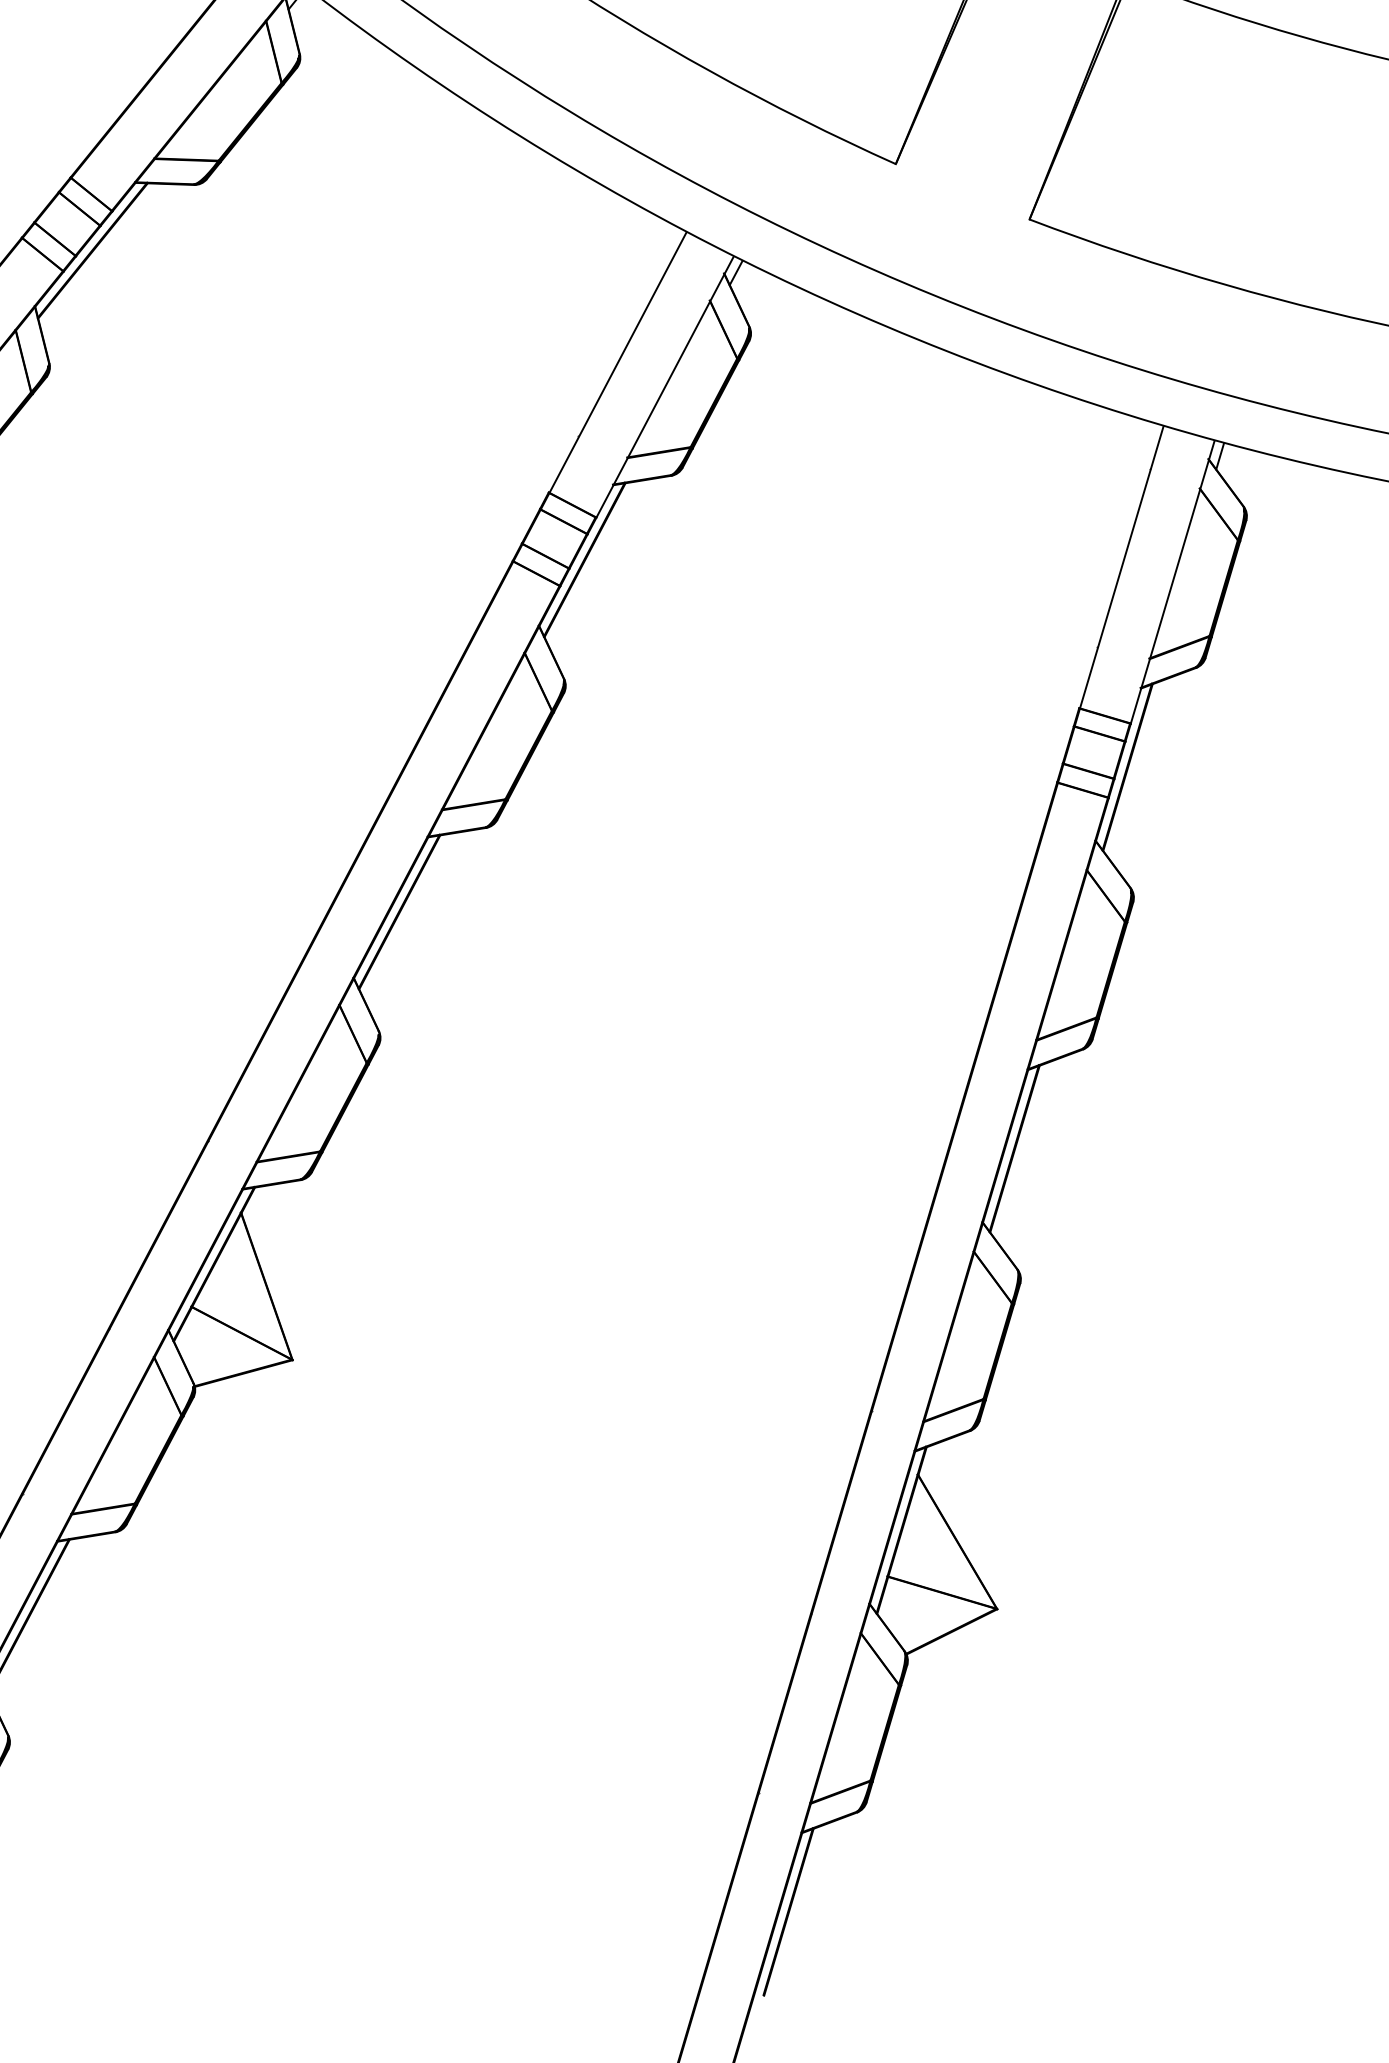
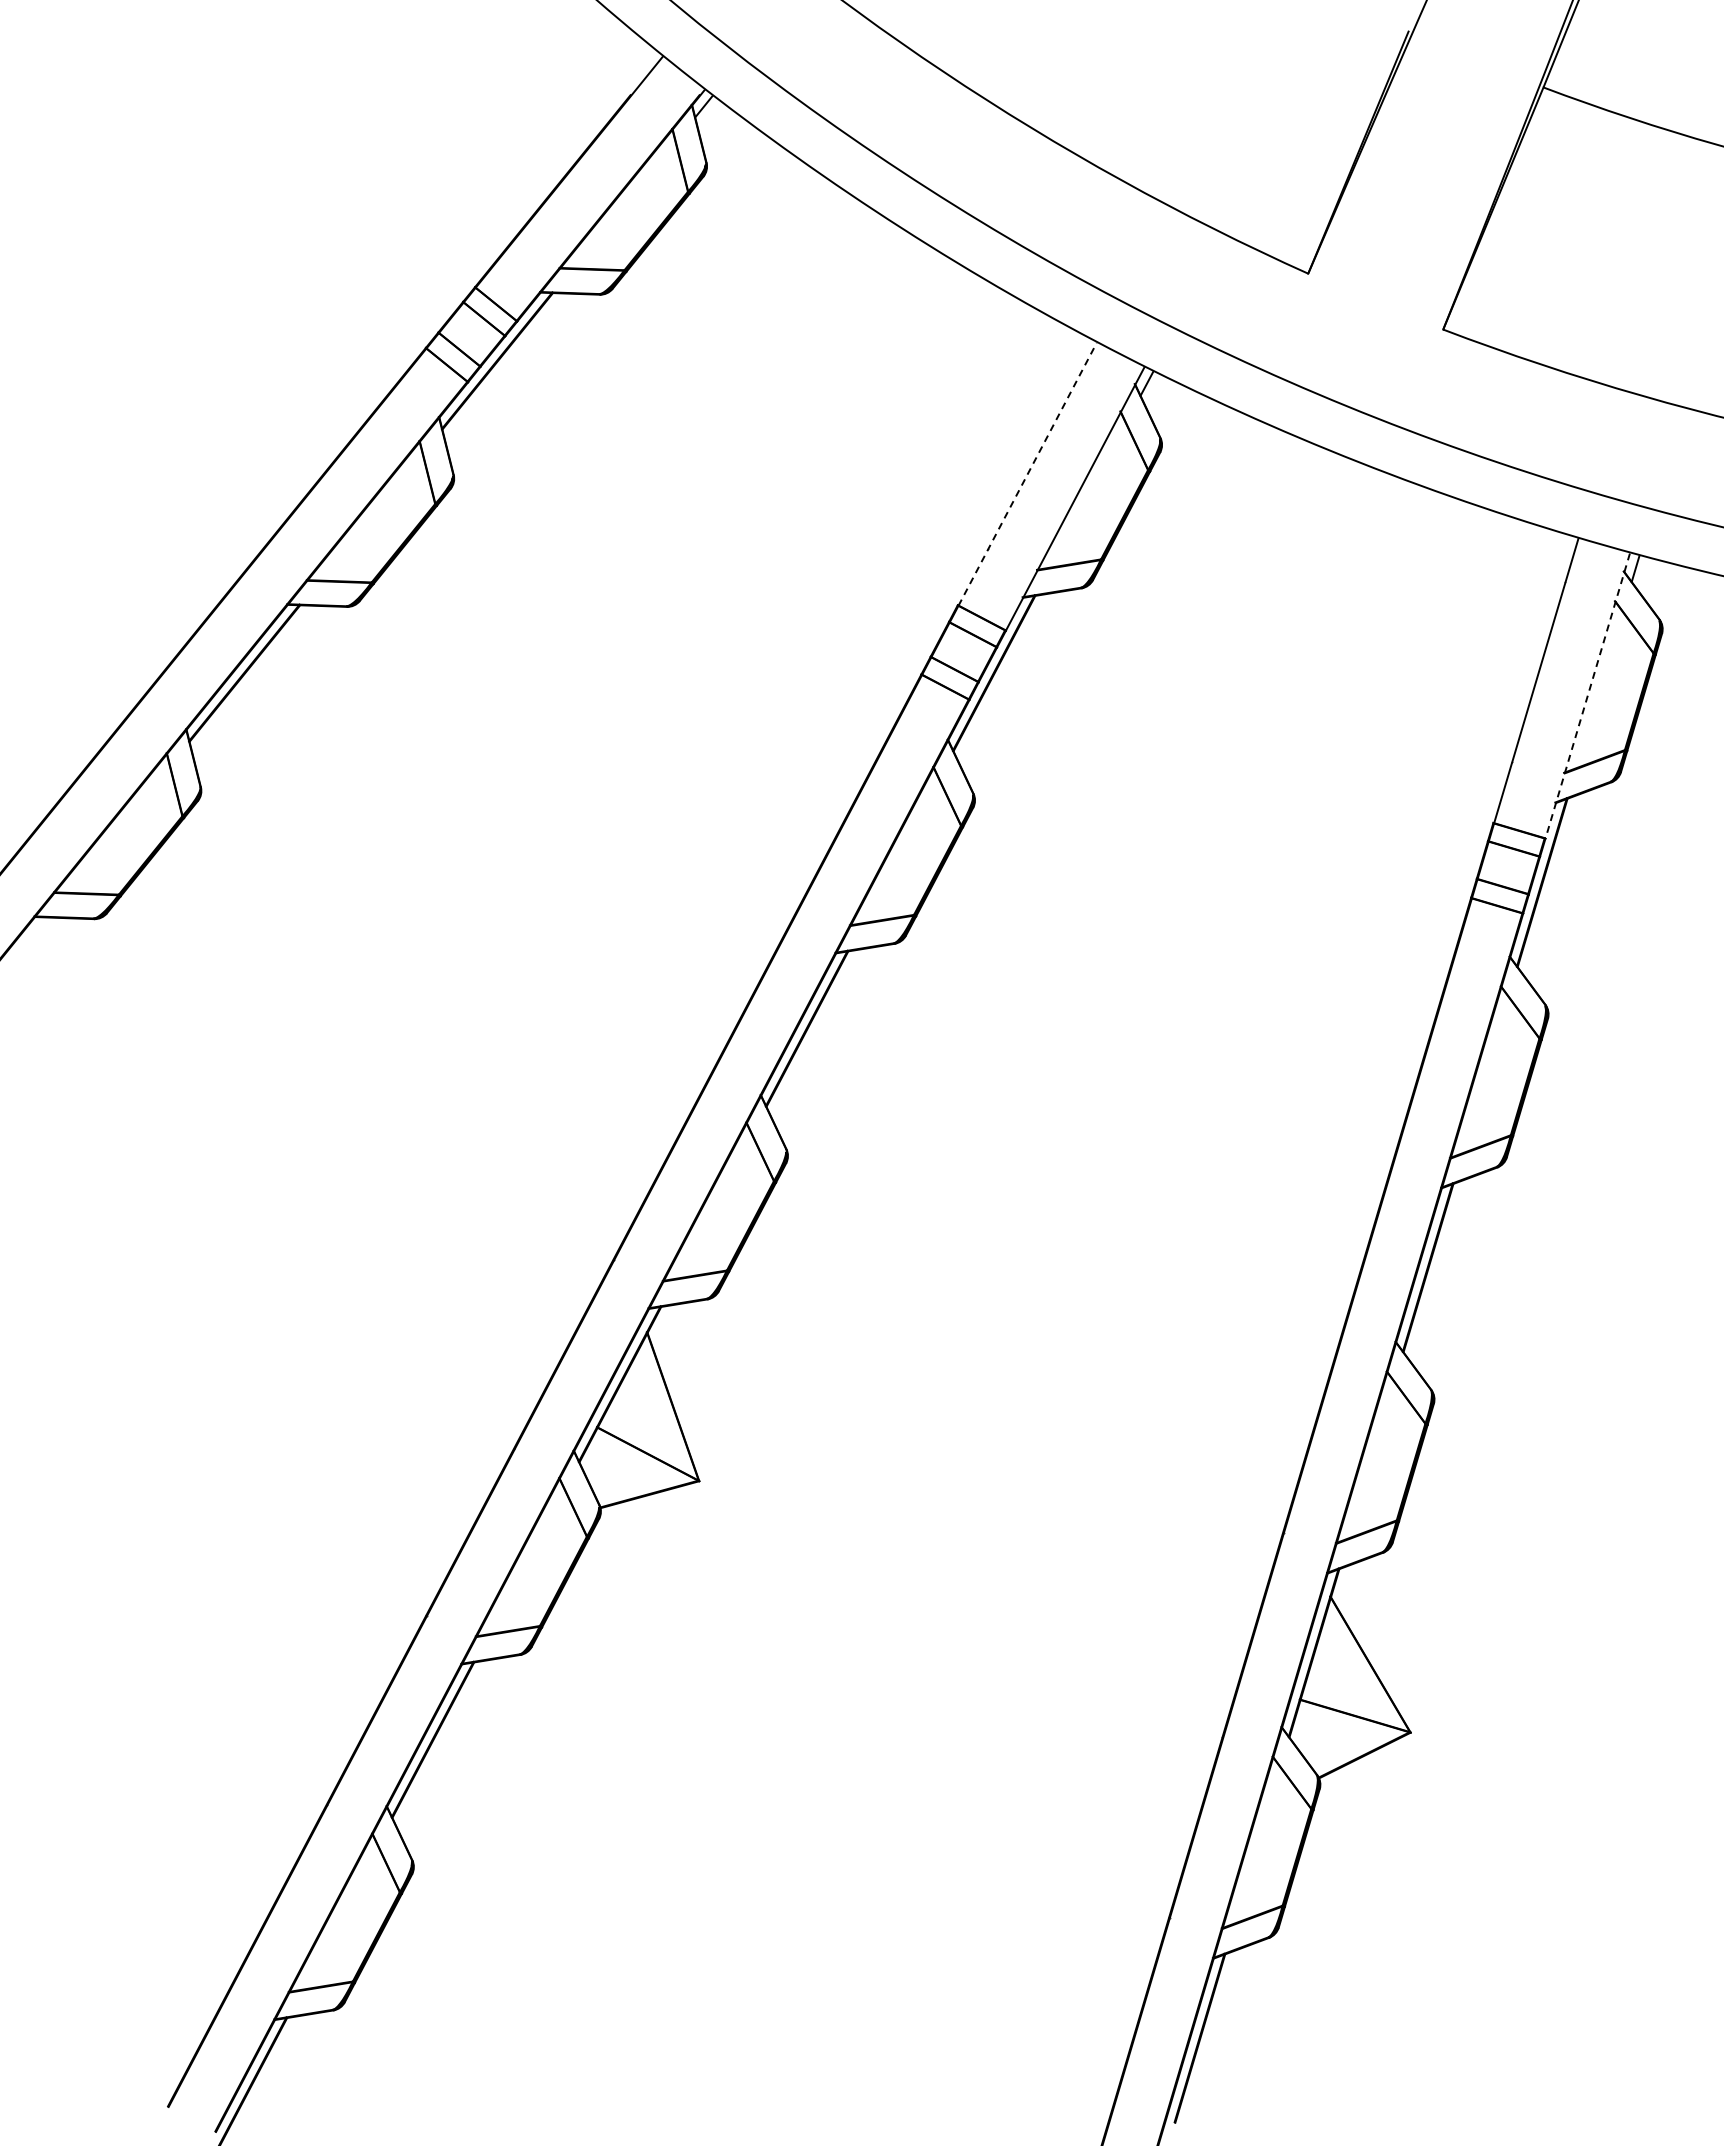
line: (617, 363) -> (1027, 474), solid -> dashed
line: (1172, 582) -> (1587, 696), solid -> dashed

